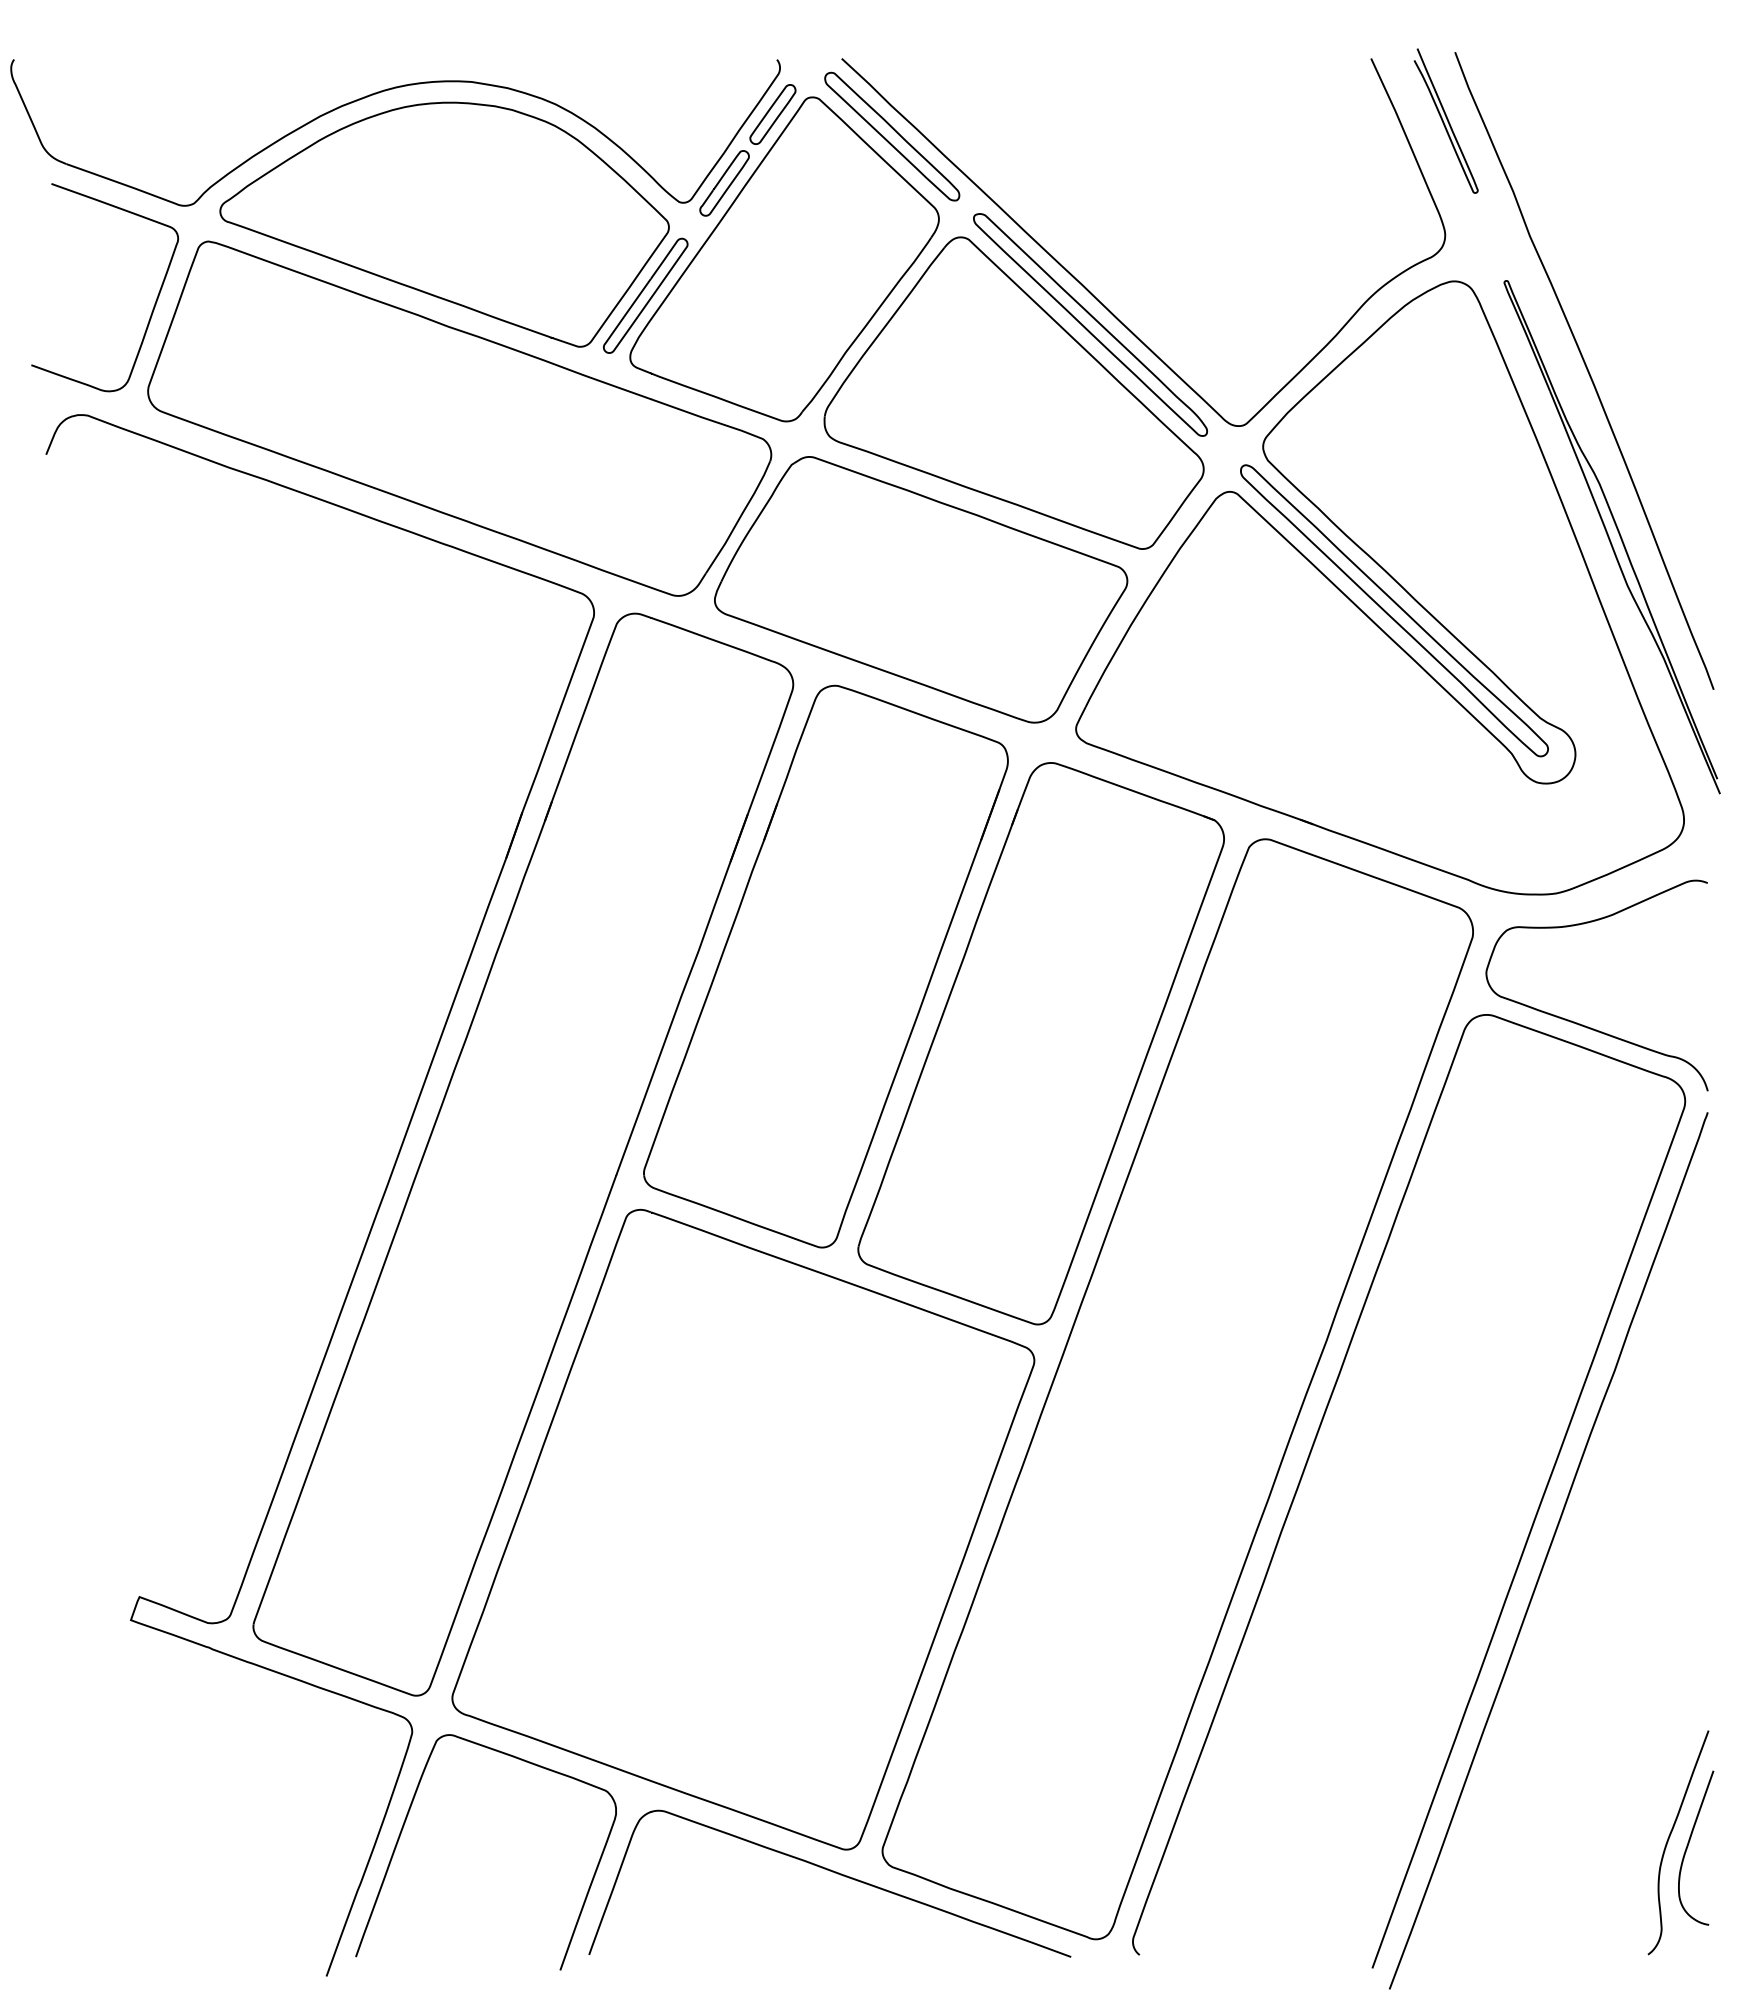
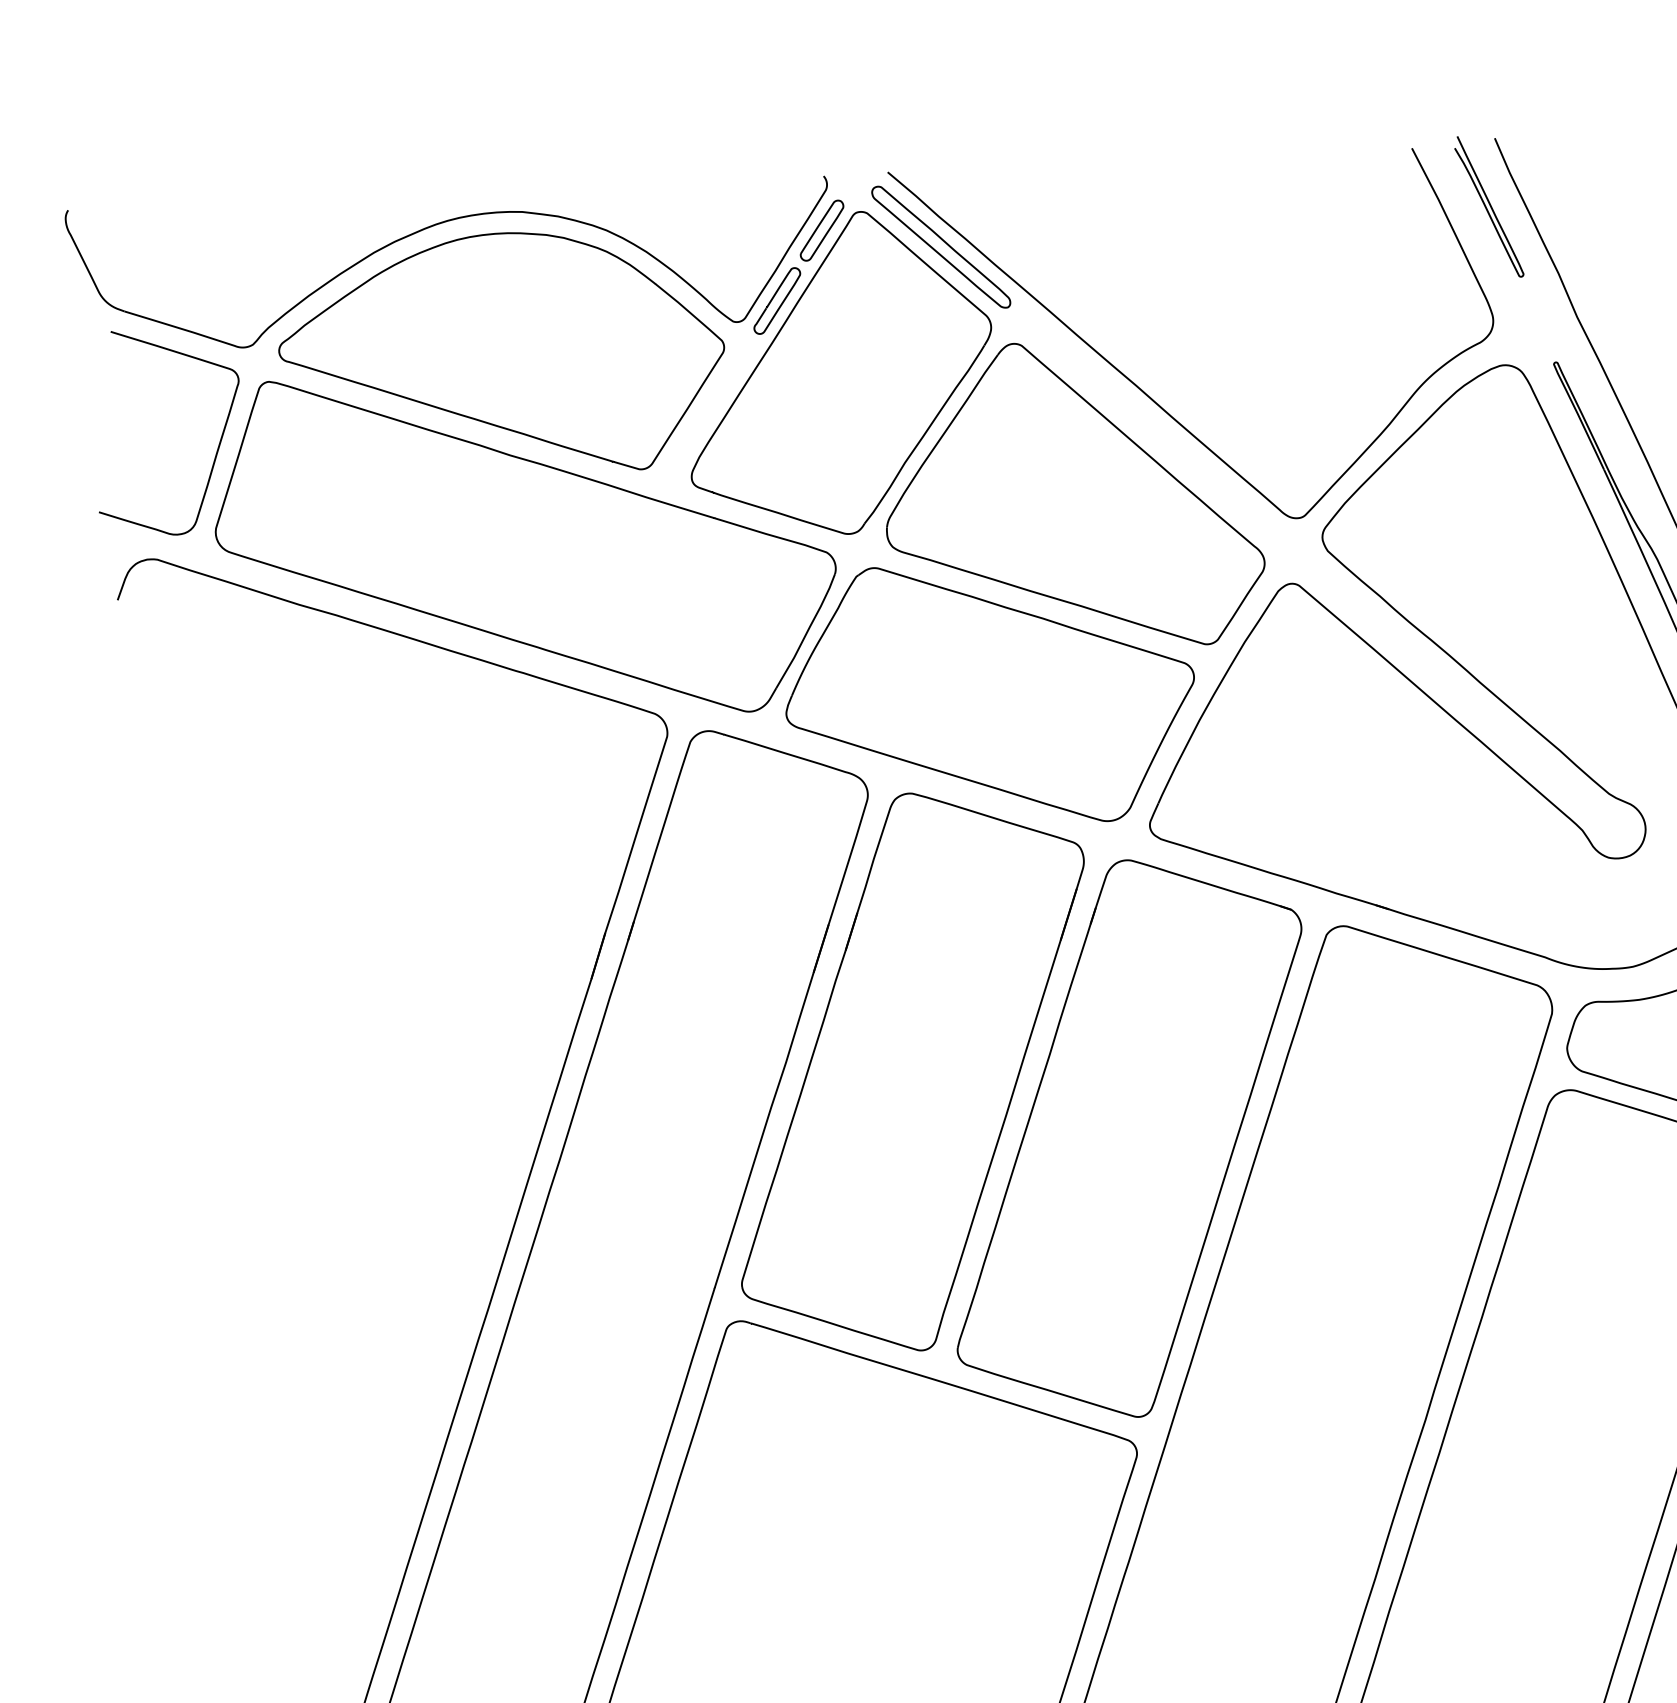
part: (645, 295) -> (704, 415), removed
part: (1090, 324) -> (1145, 424), removed
part: (1394, 610) -> (1459, 693), removed

